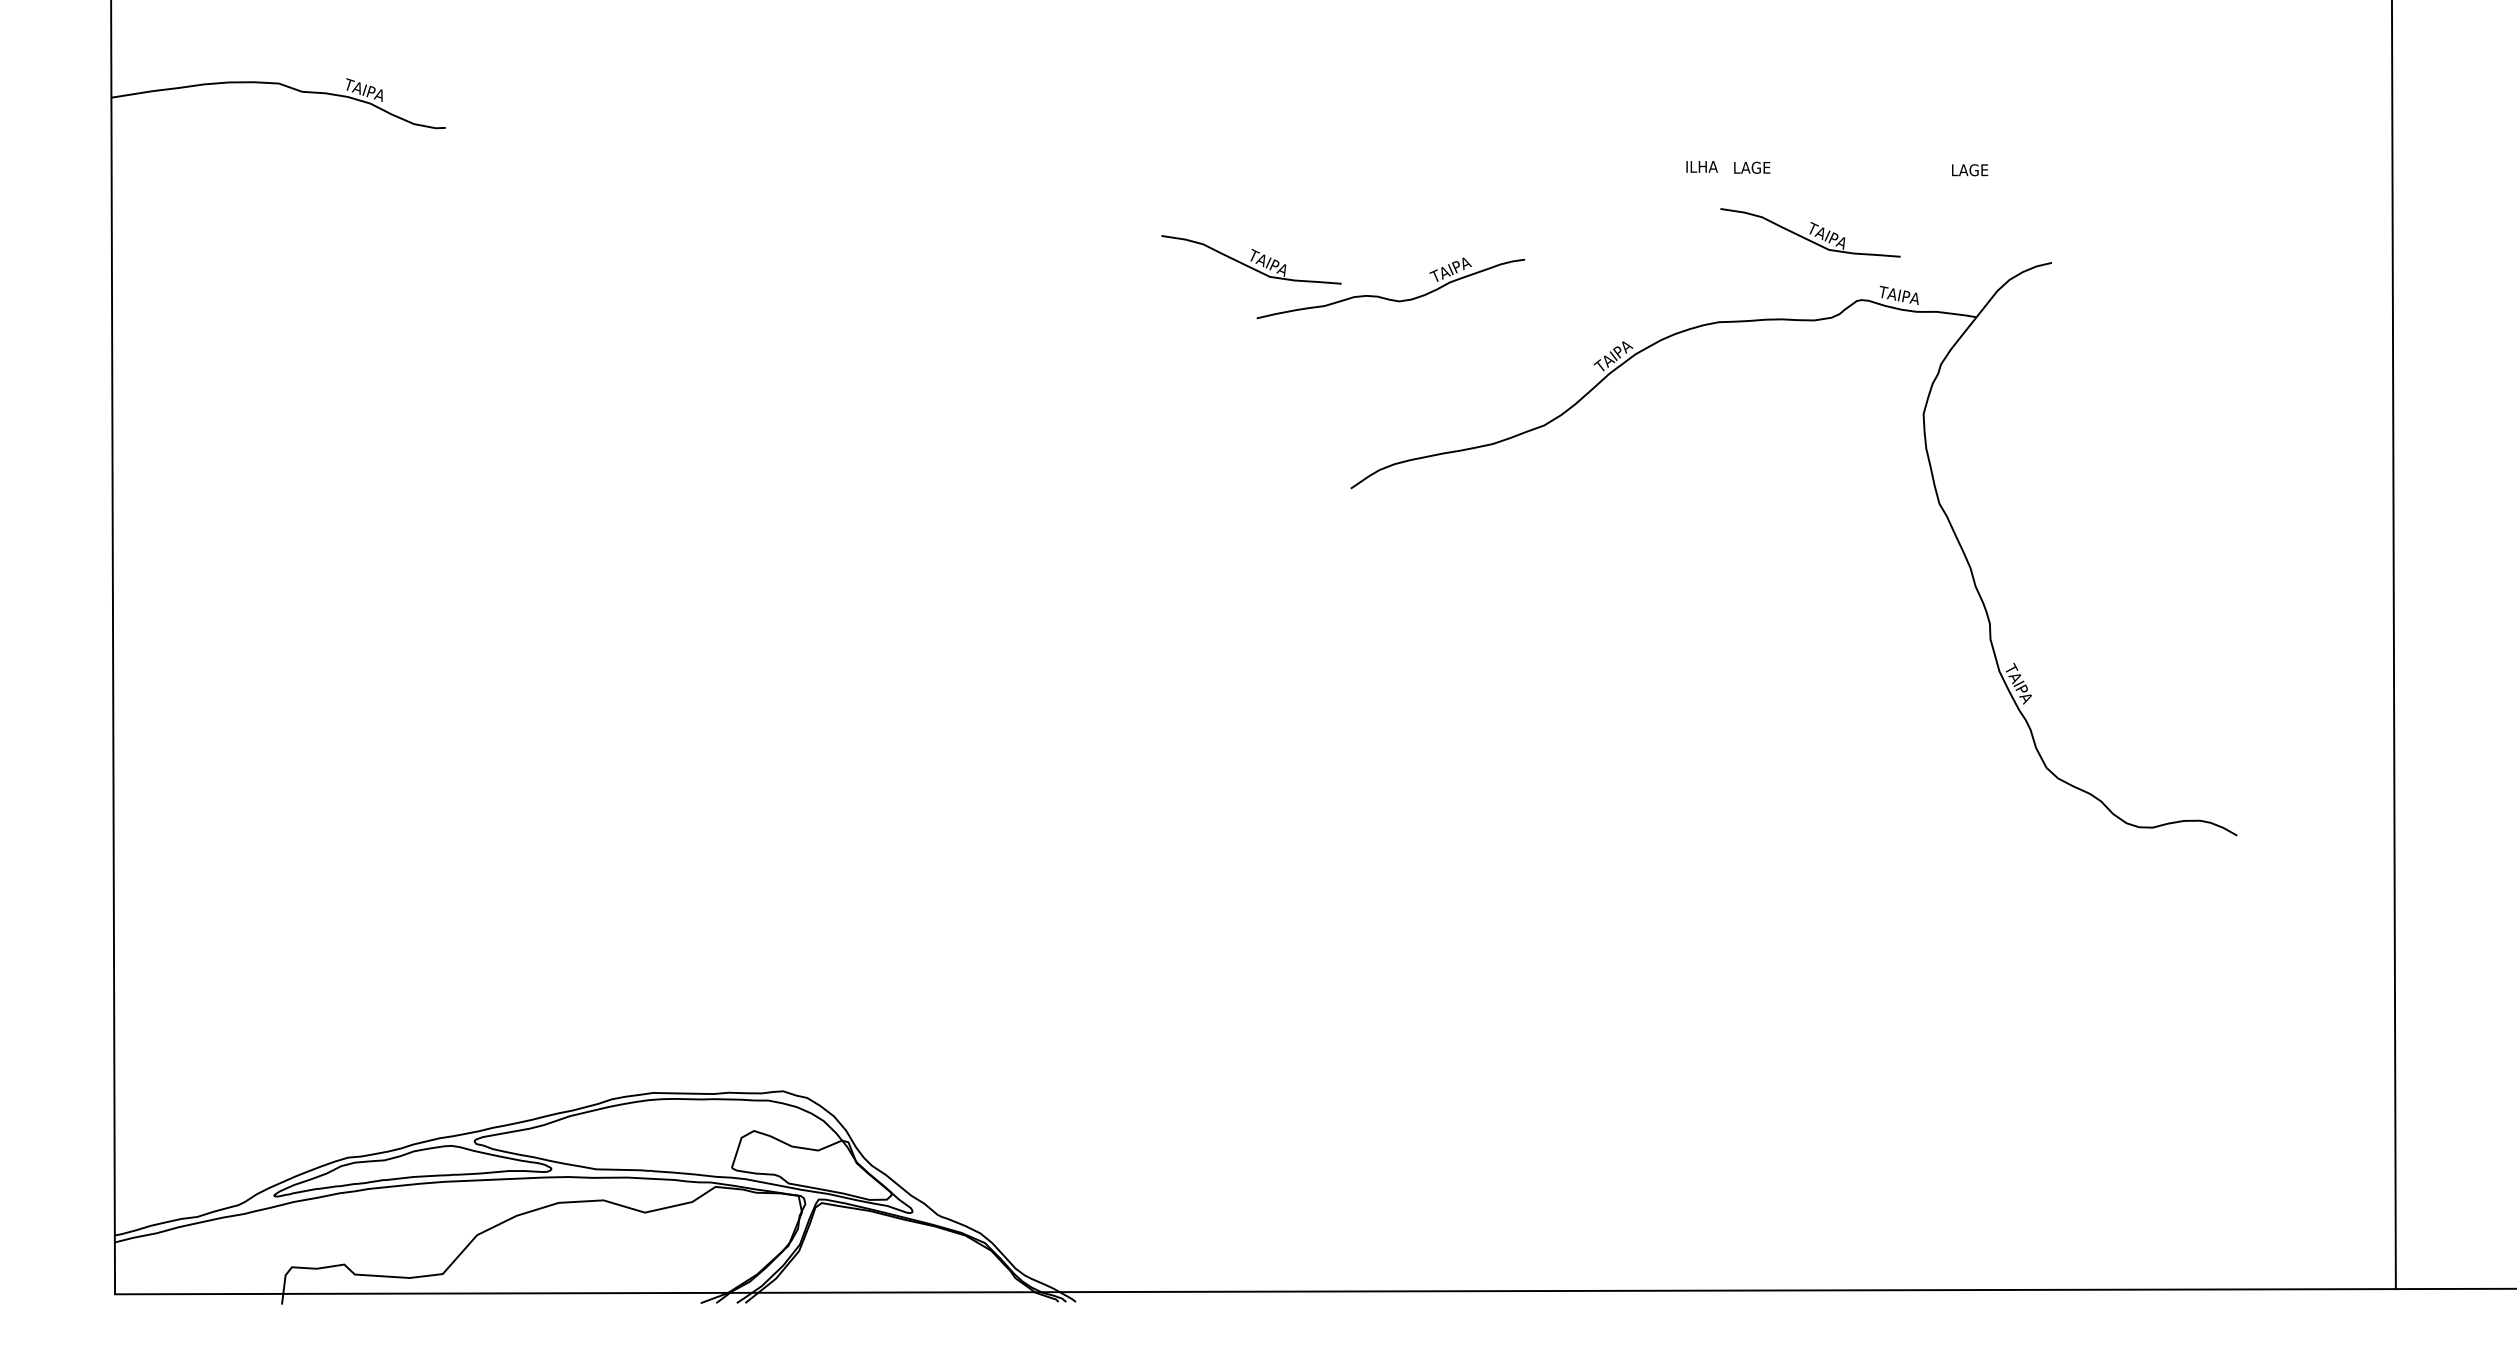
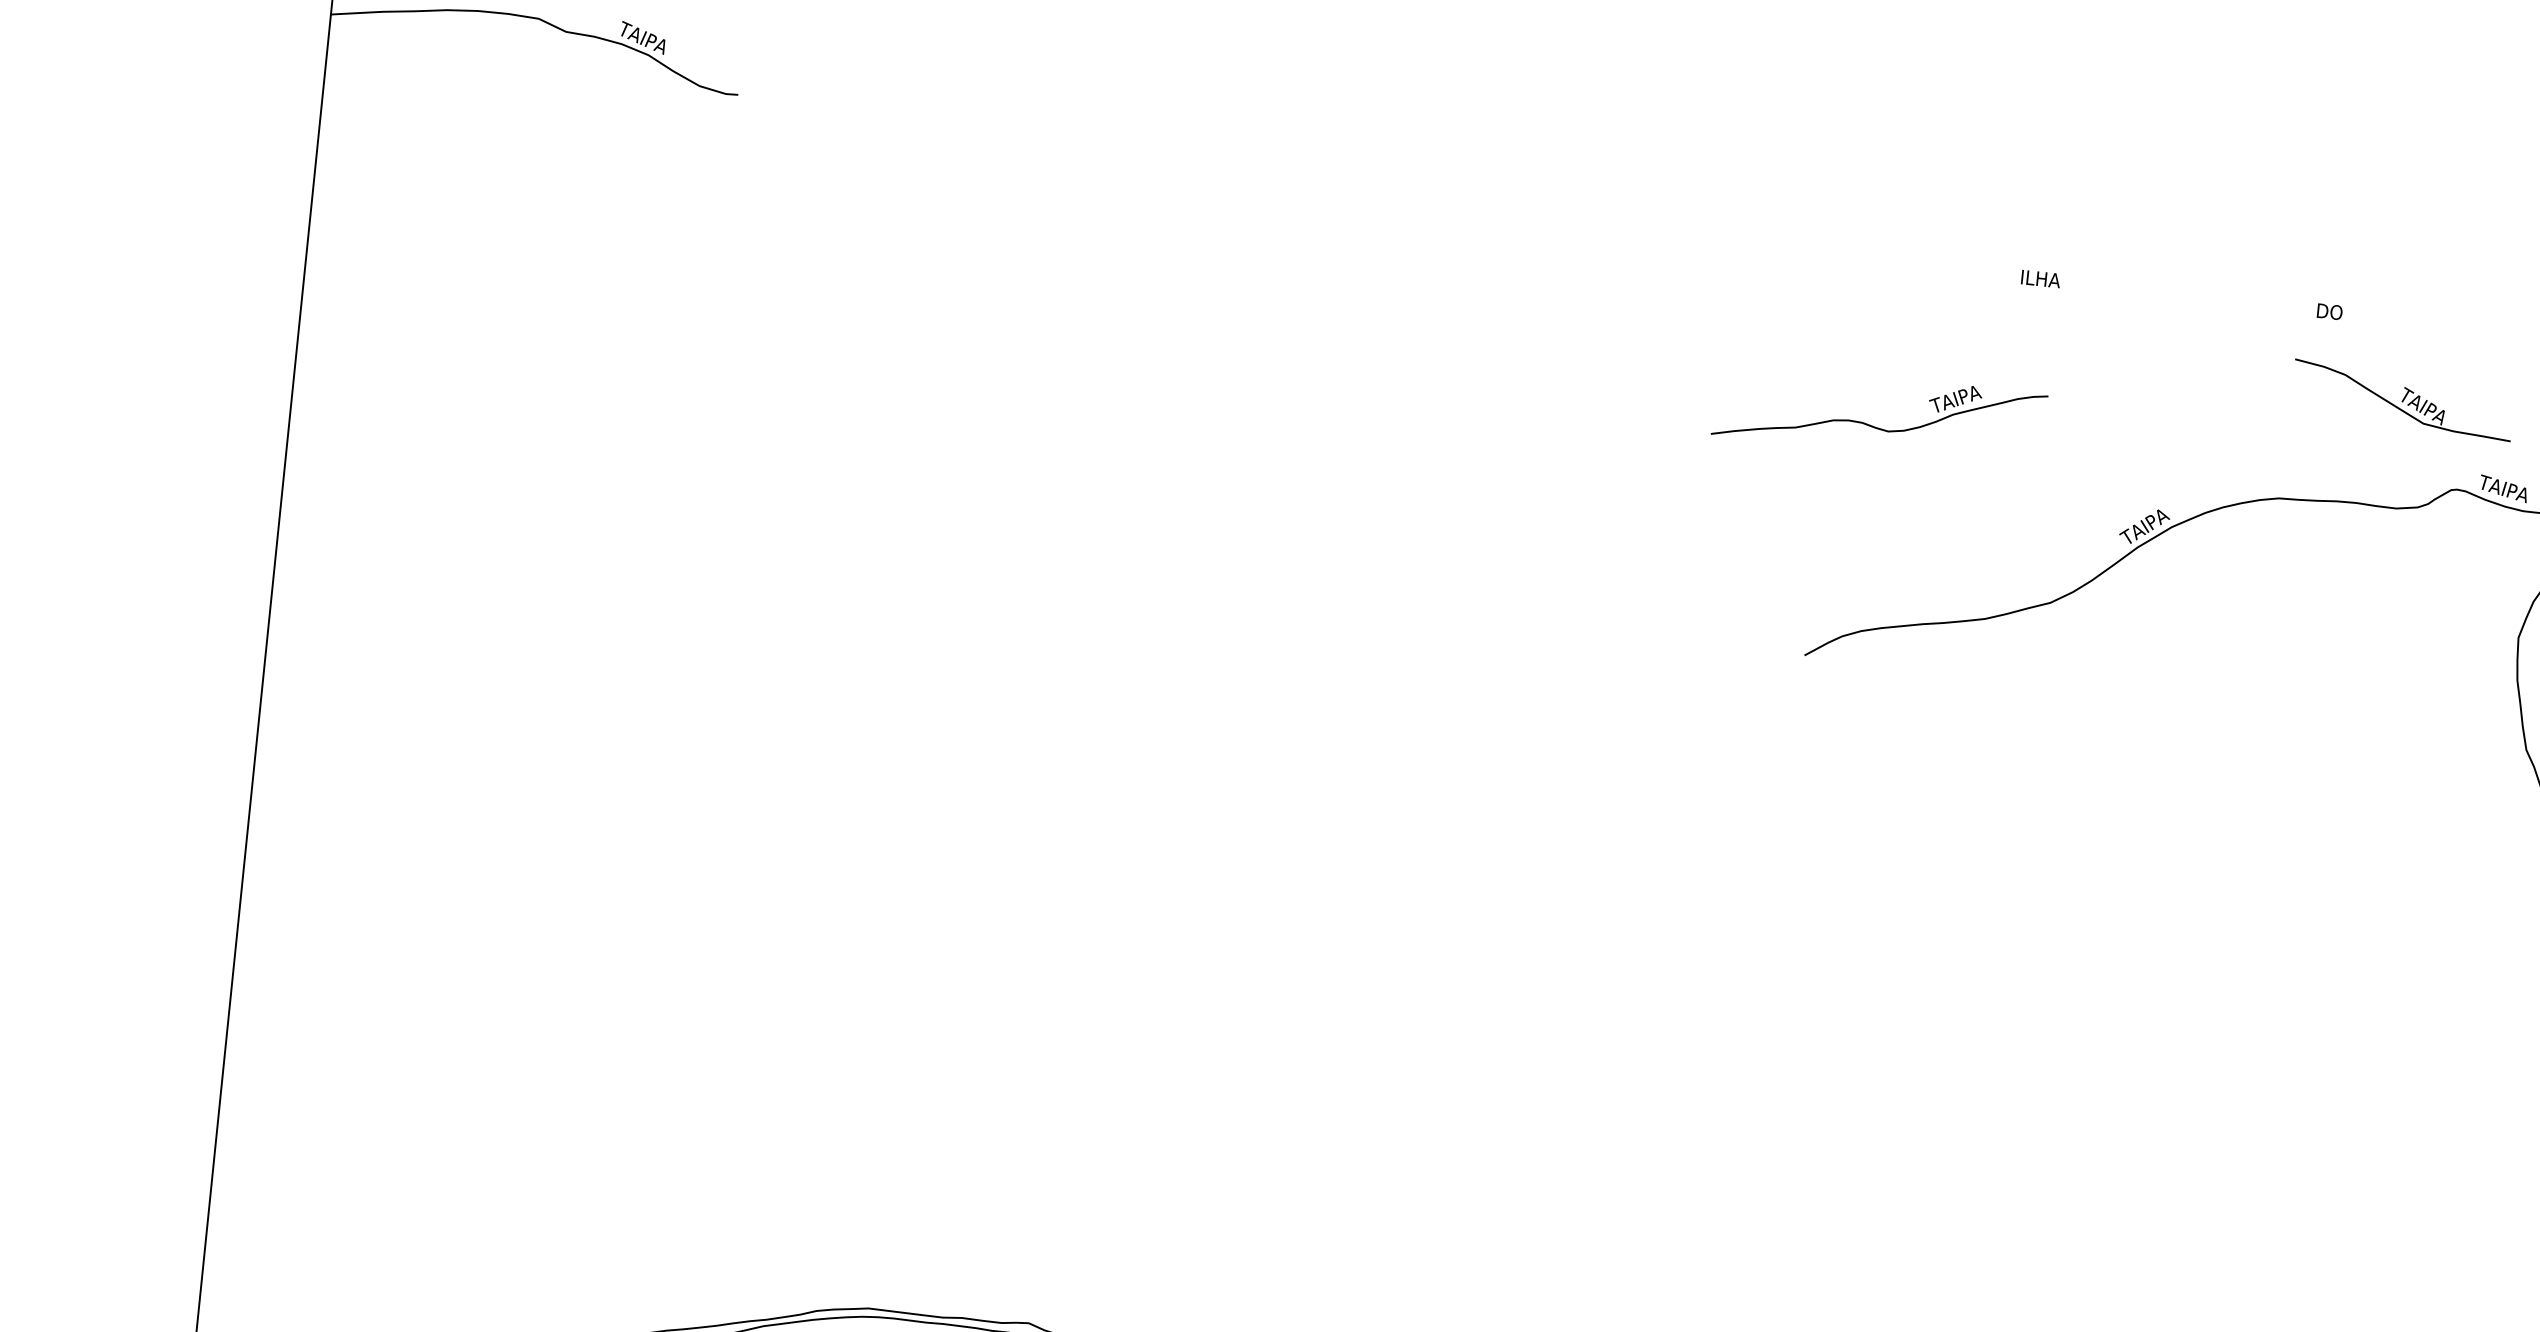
text: (1701, 166) -> (2040, 278), moved
text: (1752, 167) -> (2340, 312), LAGE -> DO
part: (1251, 259) -> (1712, 360), removed

